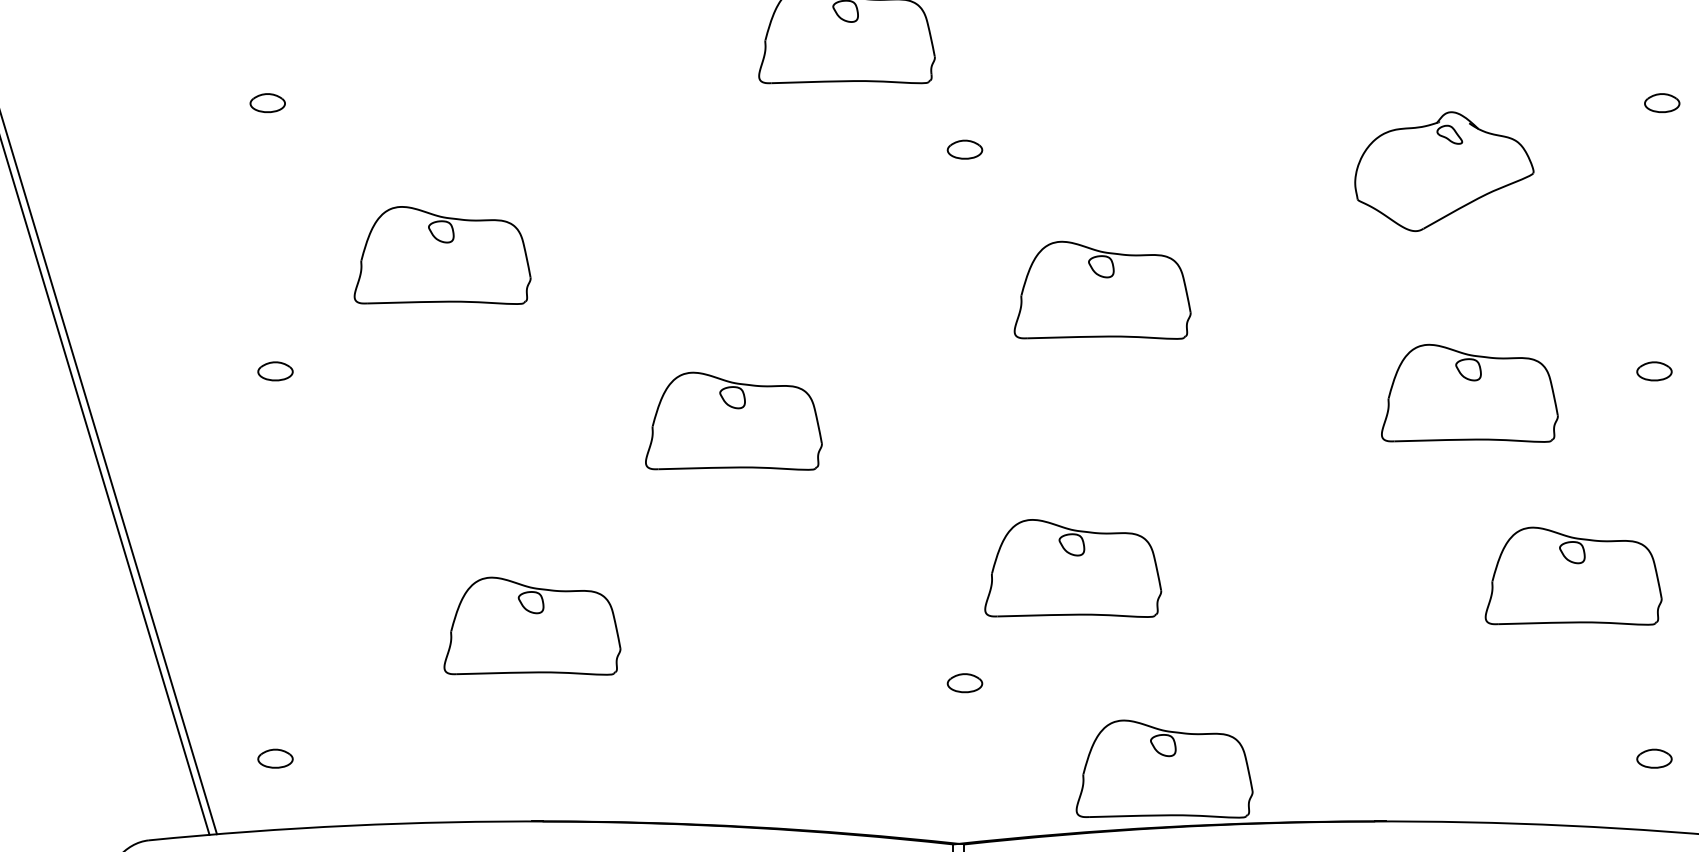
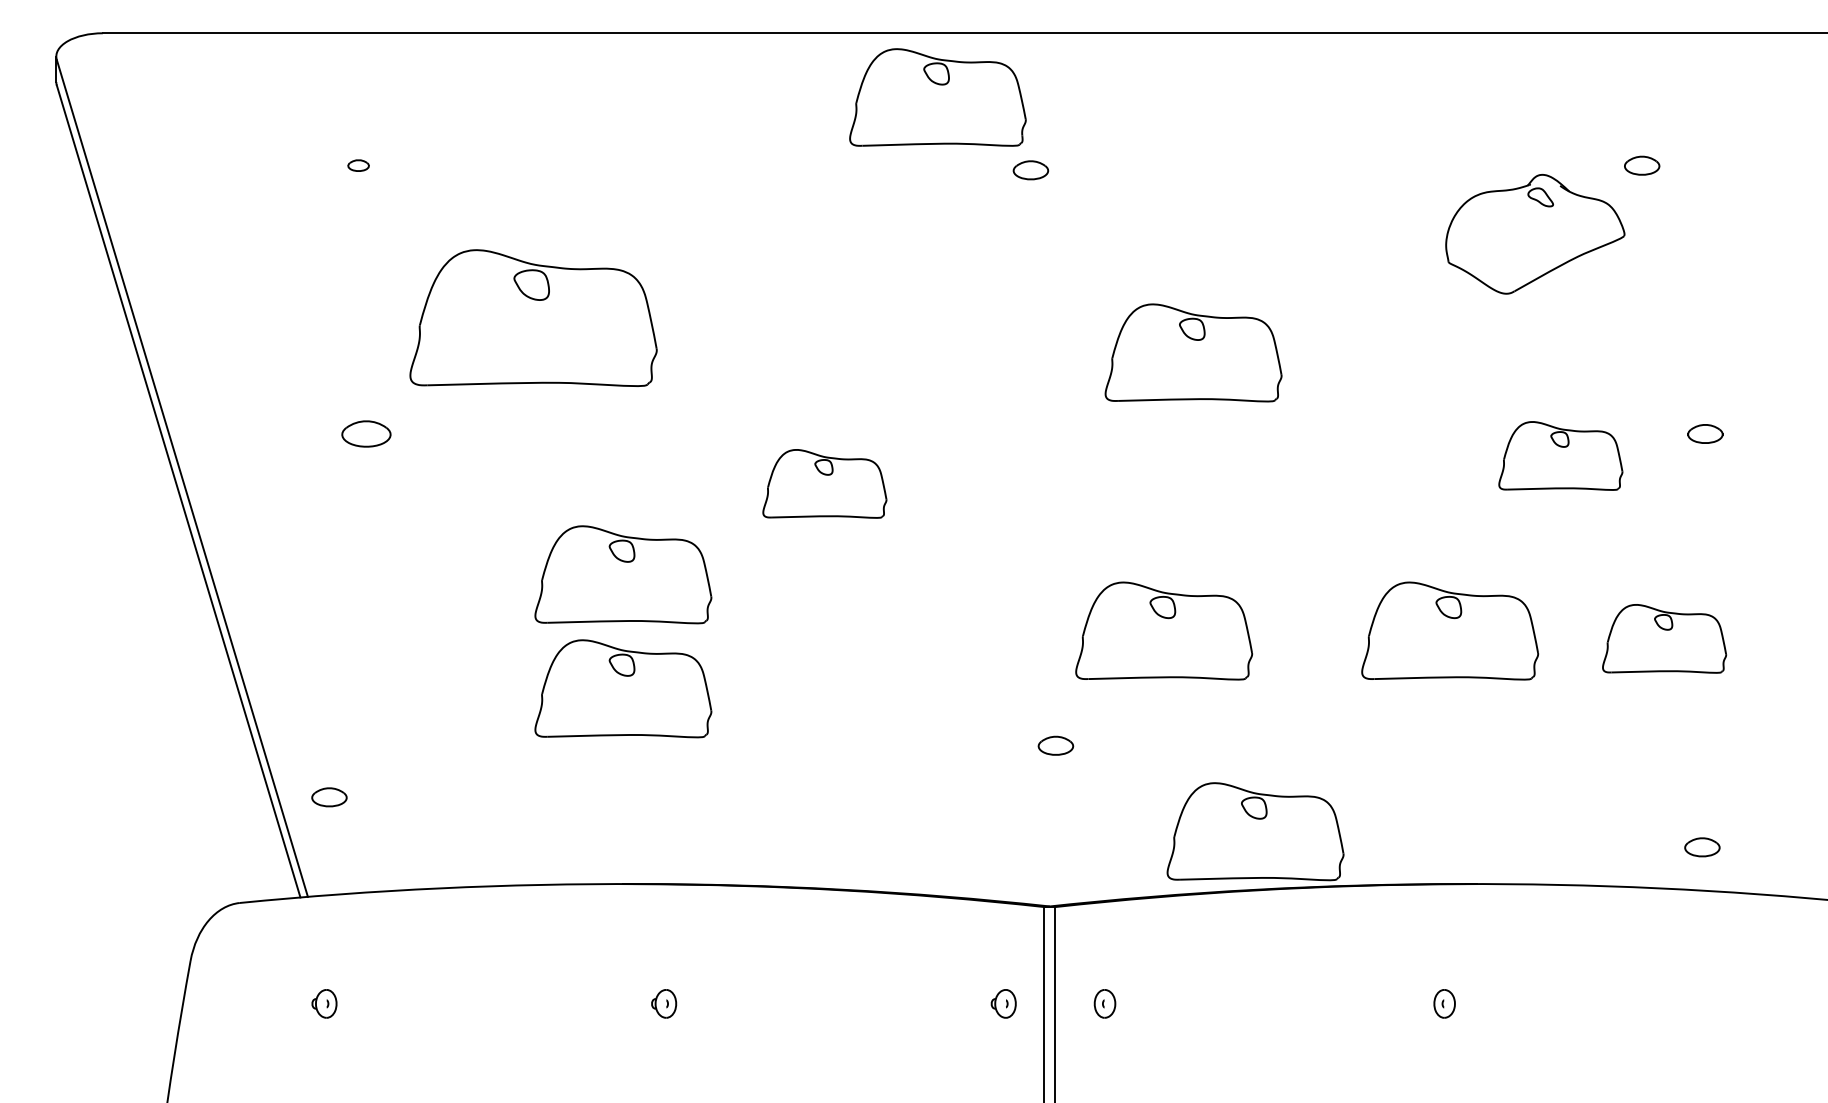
part: (267, 102) -> (358, 165), size x0.6
part: (1662, 102) -> (1642, 165), moved
part: (964, 149) -> (1030, 170), moved
part: (442, 254) -> (533, 317), size x1.4
part: (275, 370) -> (366, 433), size x1.4
part: (1654, 370) -> (1705, 433), moved
part: (1469, 392) -> (1560, 455), size x0.7
part: (733, 420) -> (824, 483), size x0.7
part: (532, 511) -> (623, 574), added
part: (1359, 567) -> (1450, 630), added
part: (1573, 575) -> (1664, 638), size x0.7
part: (275, 758) -> (329, 797), moved
part: (1654, 758) -> (1702, 847), moved

